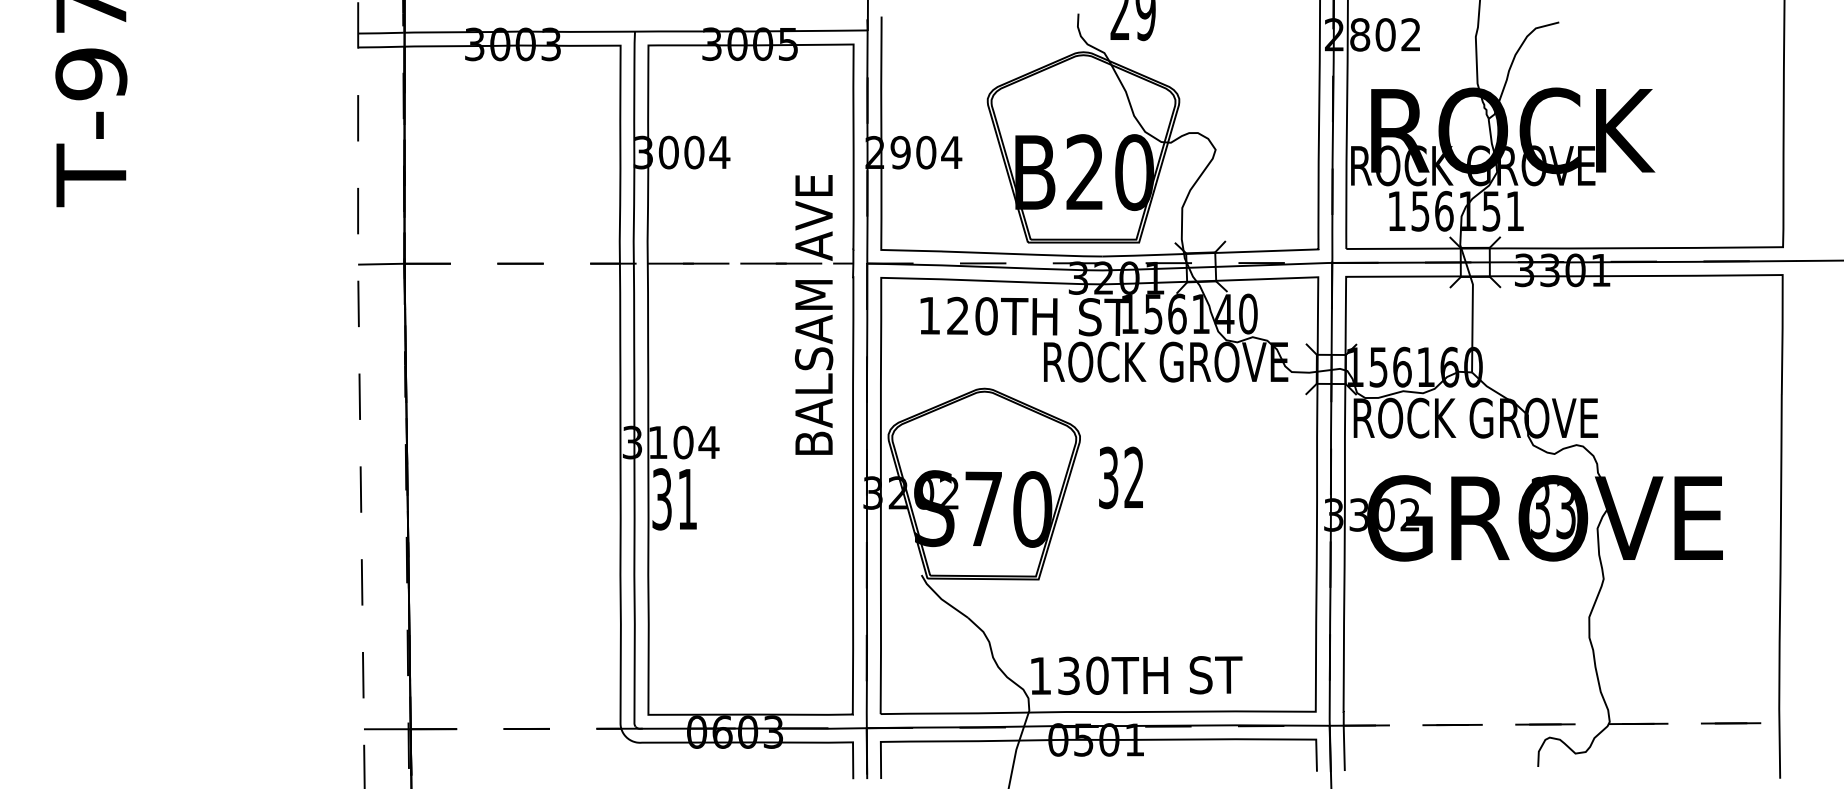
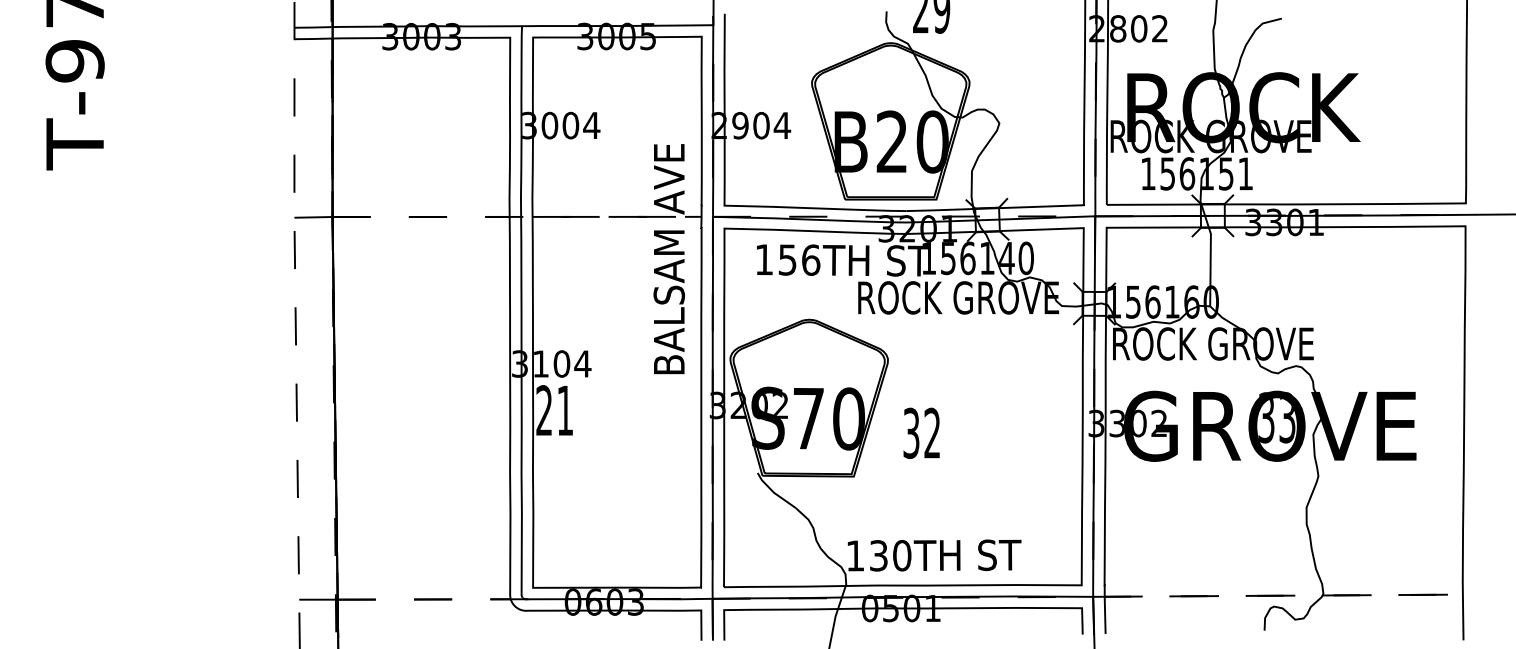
text: (972, 315) -> (799, 259), 120TH -> 156TH
text: (1120, 477) -> (921, 433), moved
text: (661, 499) -> (543, 410), 31 -> 21

